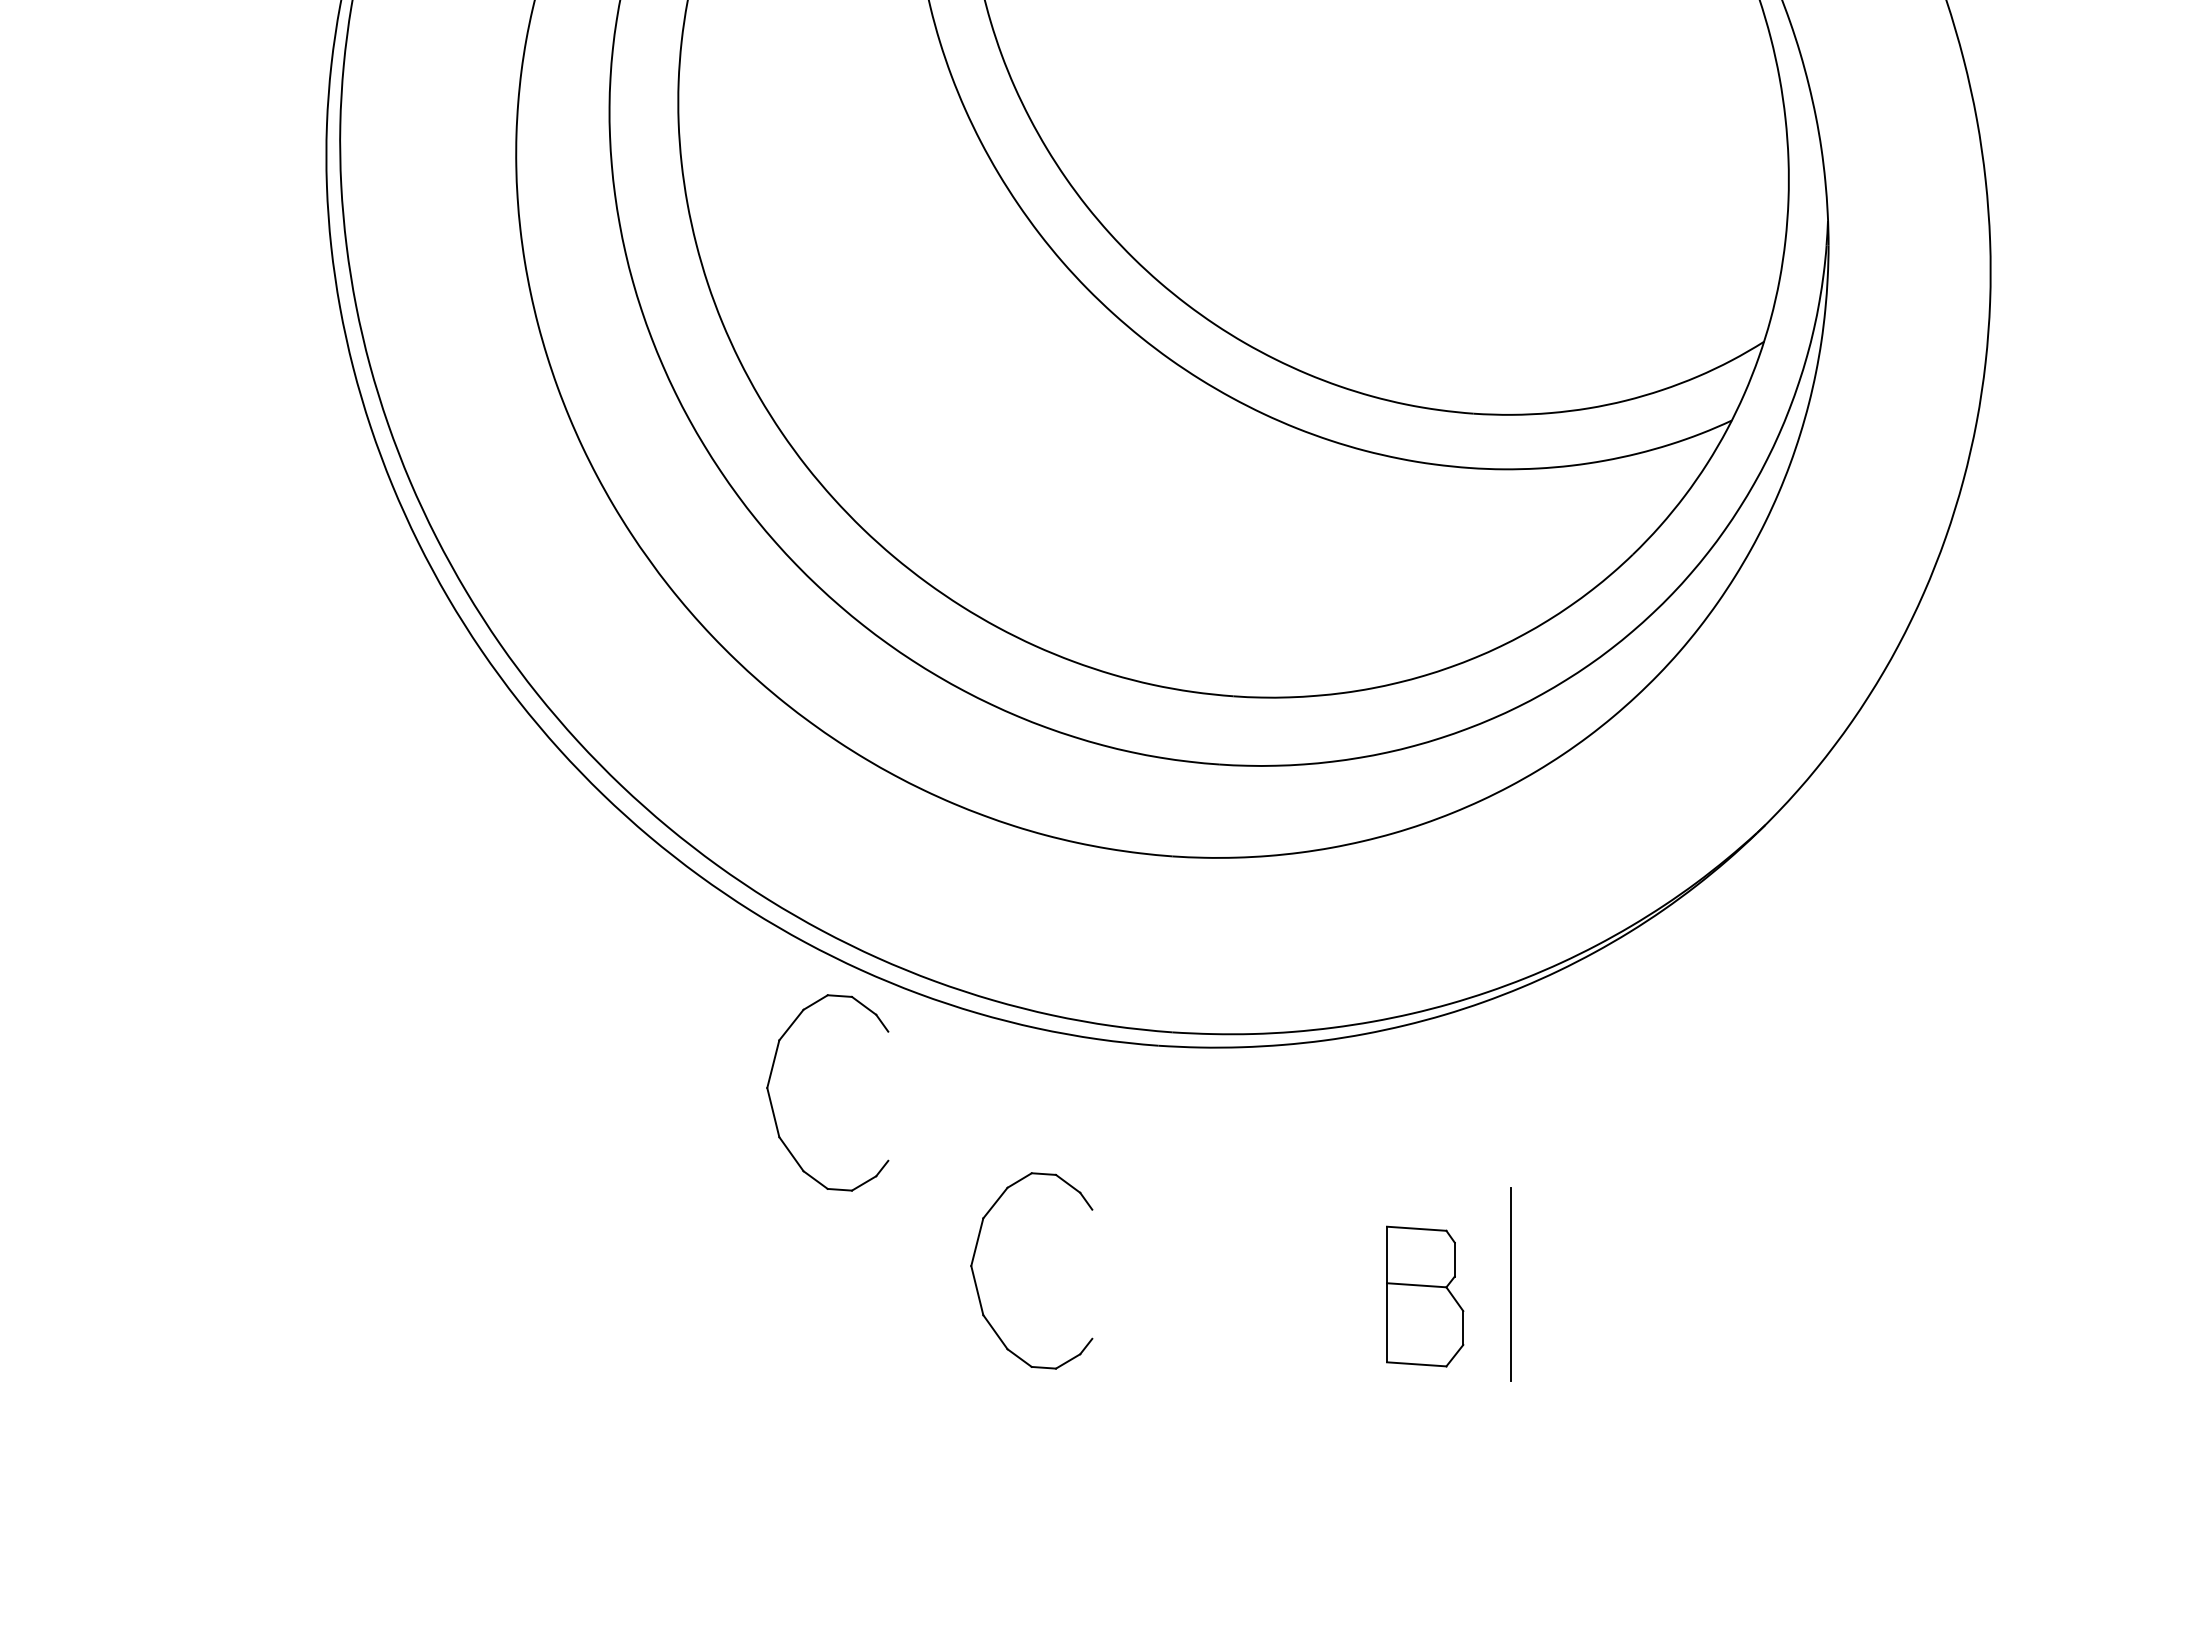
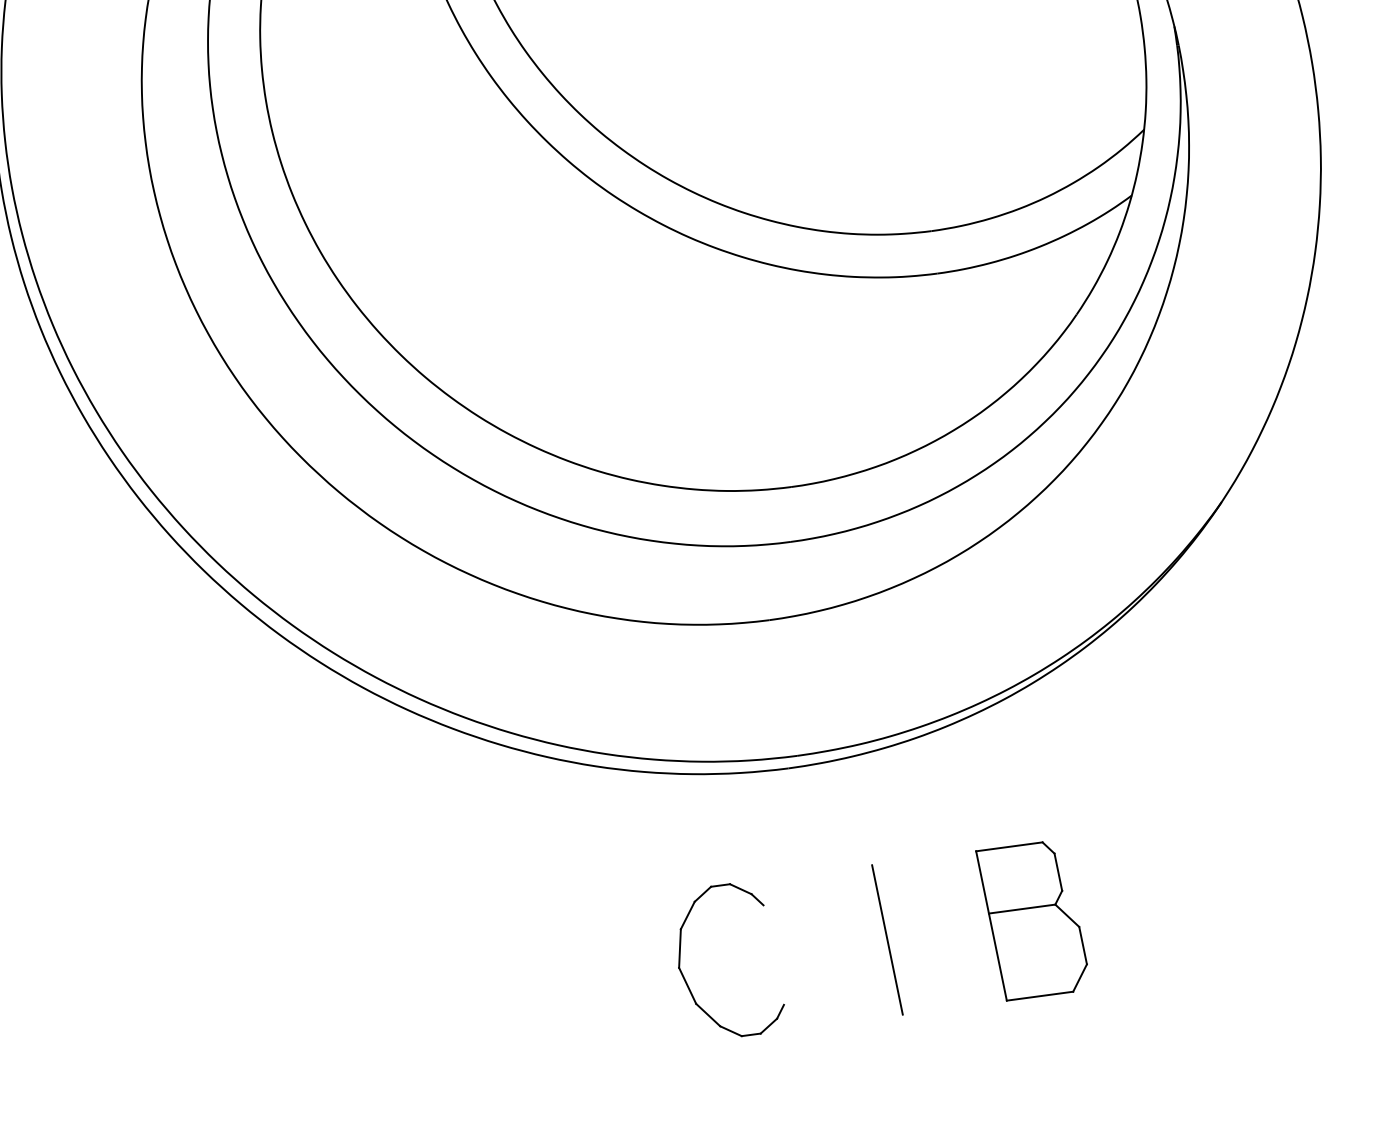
part: (772, 1104) -> (500, 874), removed
line: (1510, 1284) -> (887, 939), moved
part: (1424, 1296) -> (1033, 919), size x1.43

